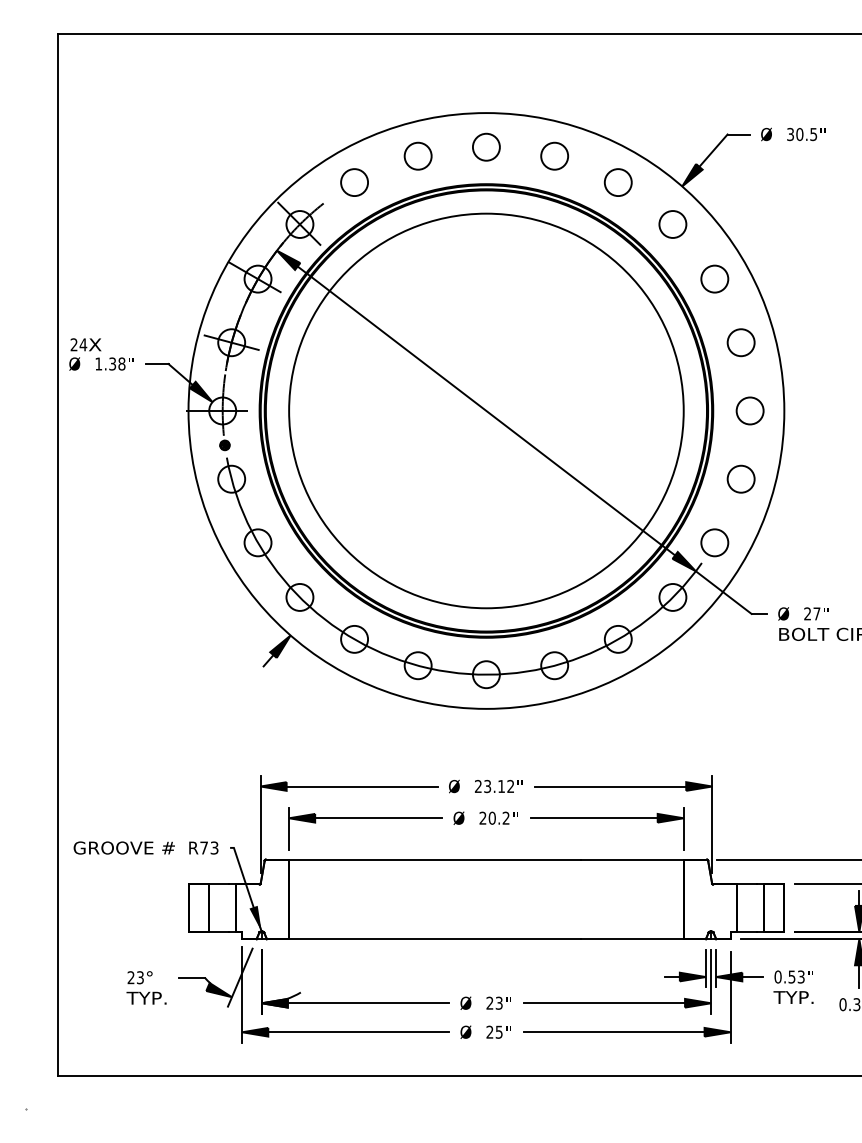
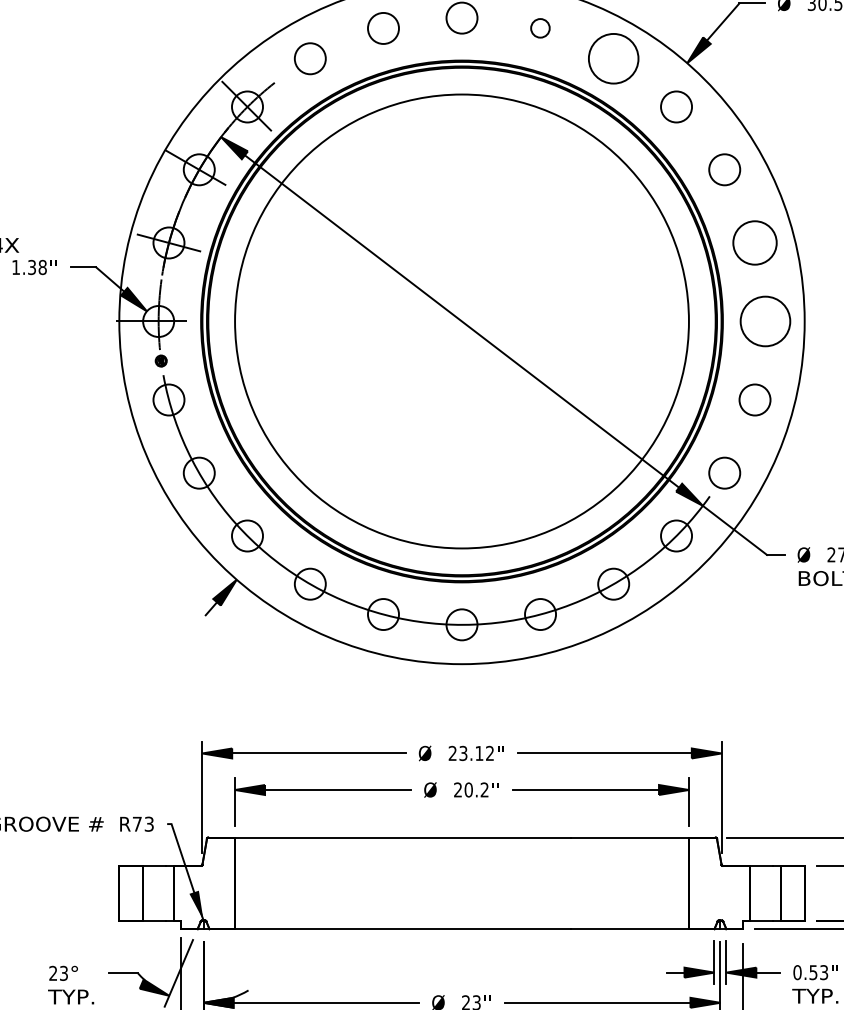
circle: (554, 155) -> (540, 27), size x0.6
circle: (617, 182) -> (612, 58), size x1.6
circle: (740, 342) -> (754, 242), size x1.4
circle: (749, 410) -> (764, 320), size x1.6

